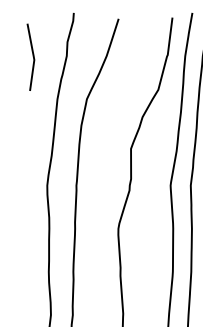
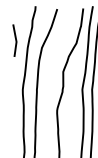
line: (32, 56) -> (15, 40), moved

